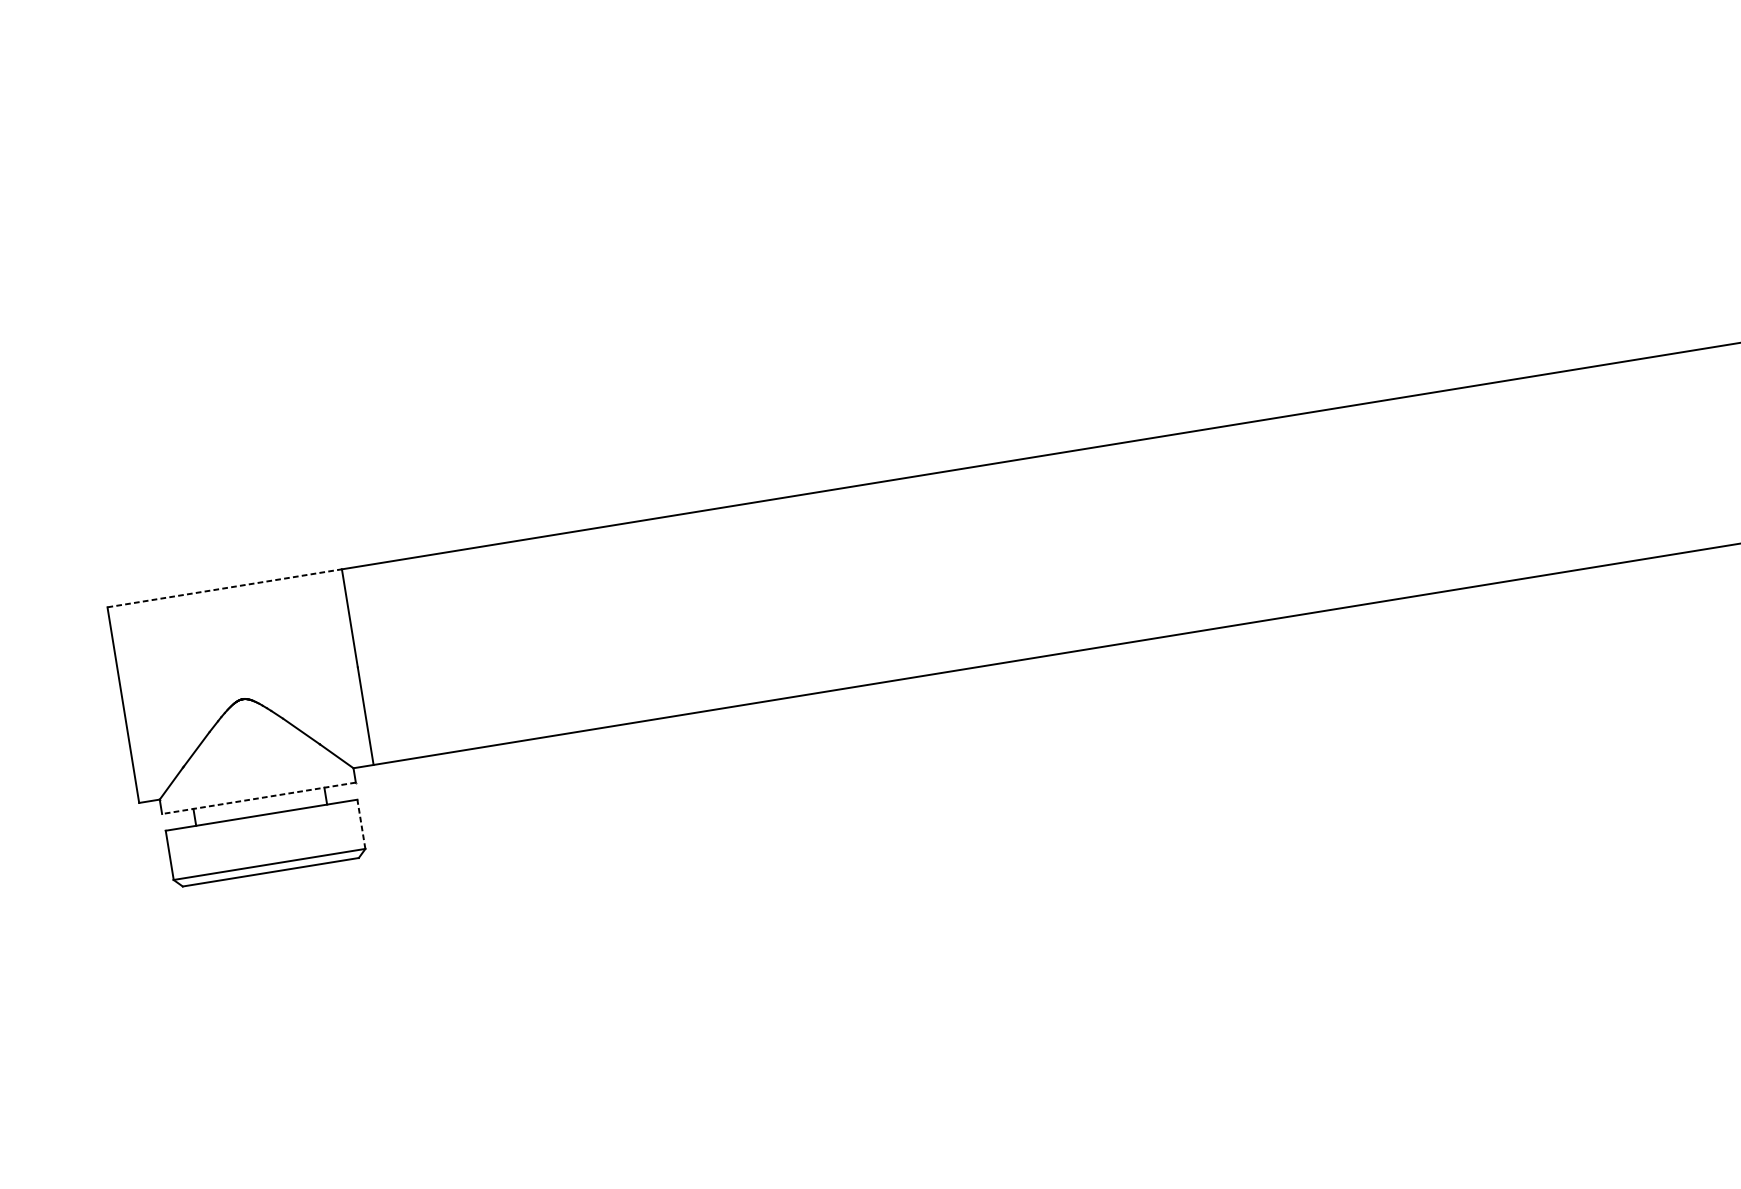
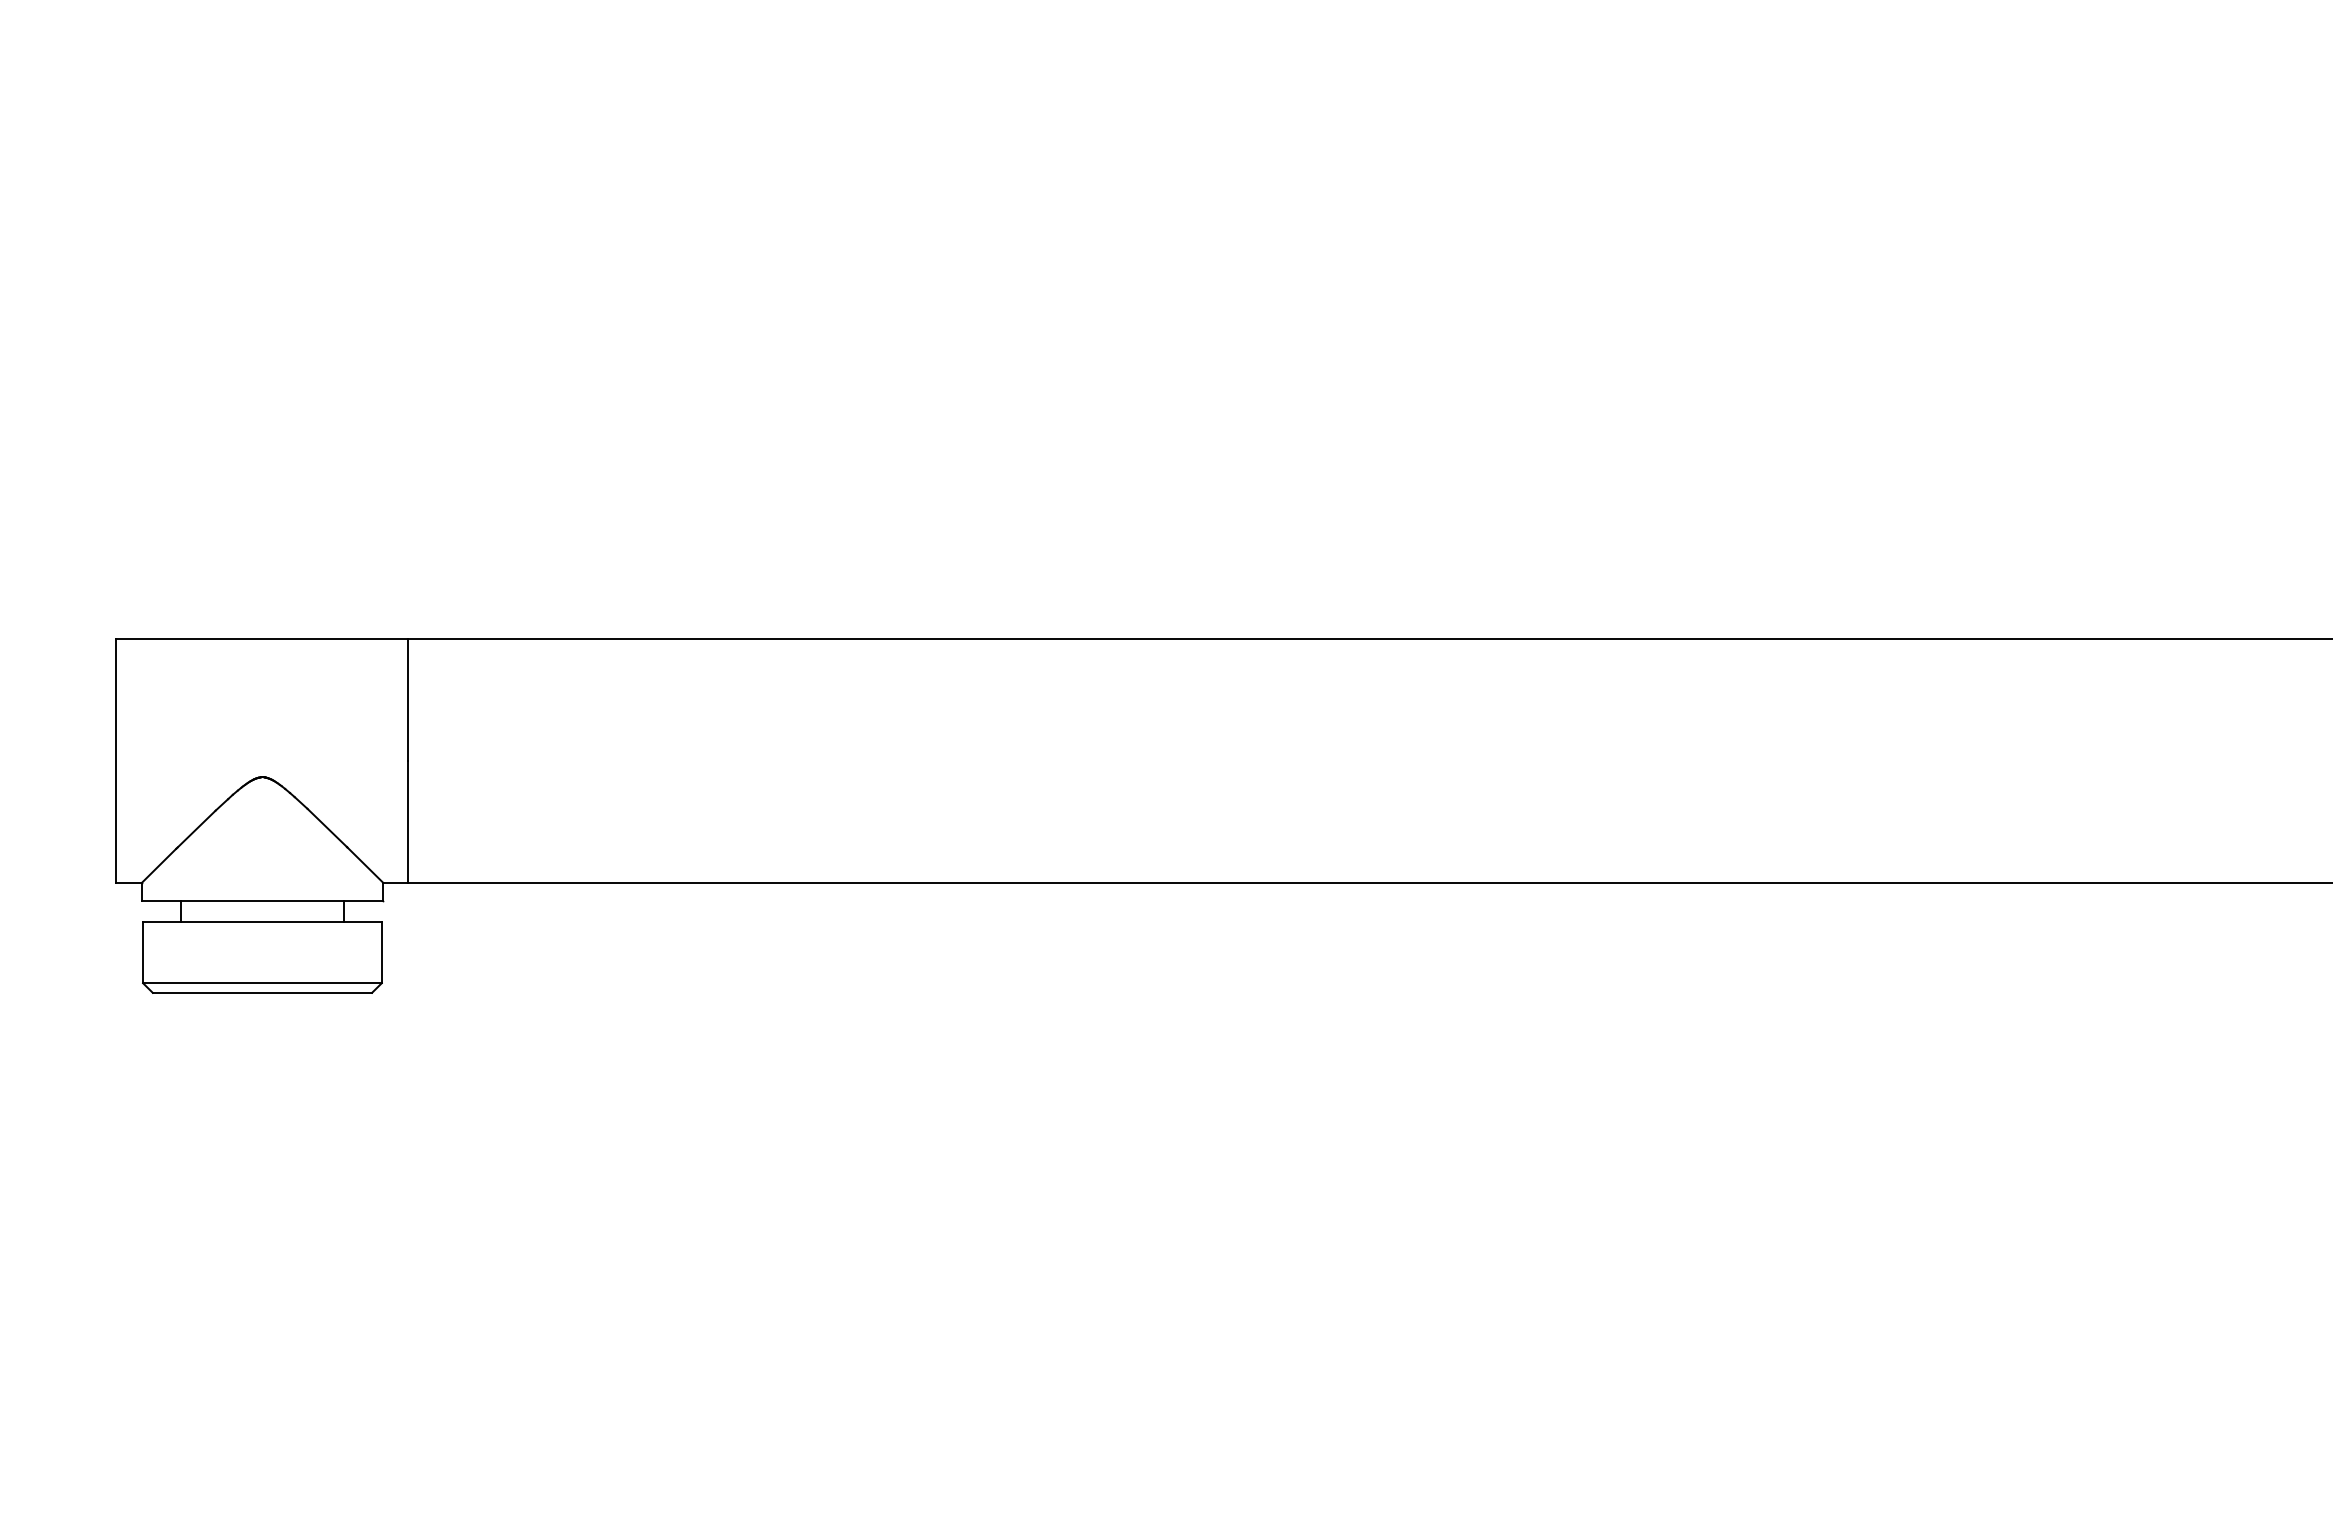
line: (224, 588) -> (262, 639), dashed -> solid
line: (258, 798) -> (262, 900), dashed -> solid
line: (361, 824) -> (381, 952), dashed -> solid

